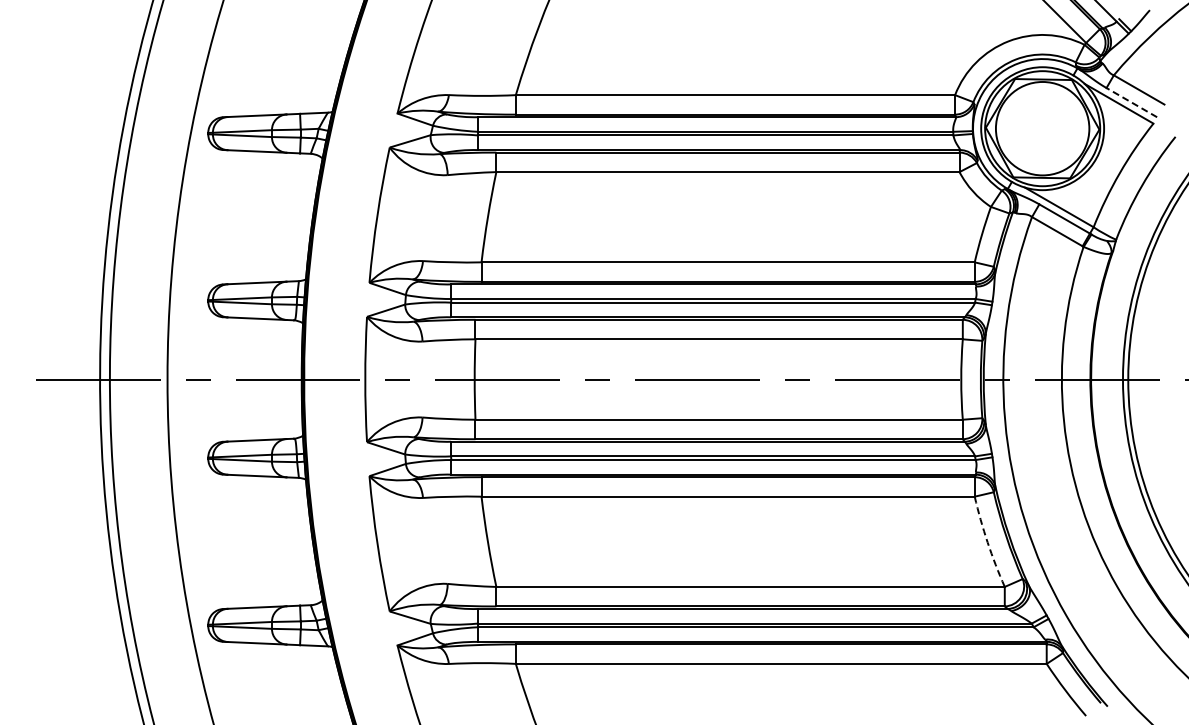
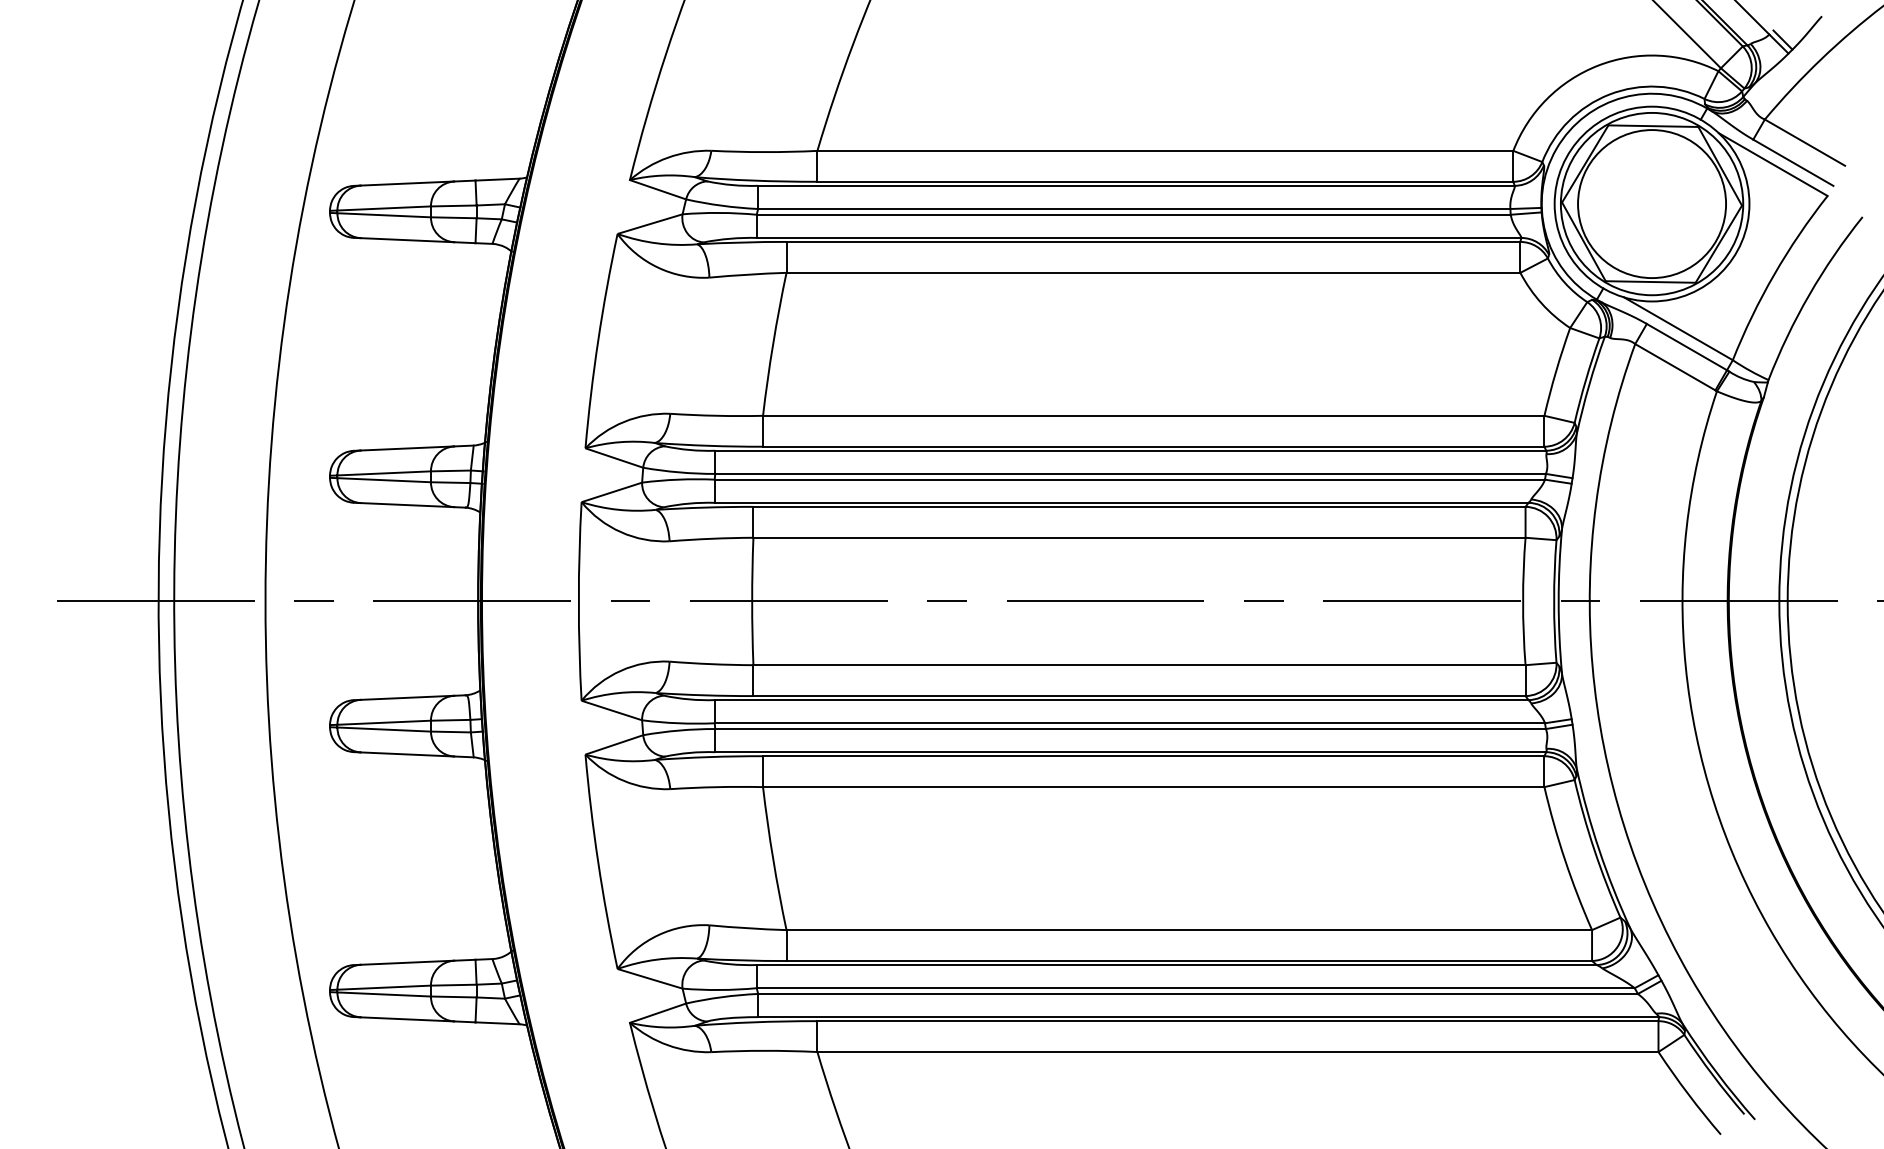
line: (1131, 102) -> (1792, 162), dashed -> solid
arc: (987, 542) -> (1564, 859), dashed -> solid

